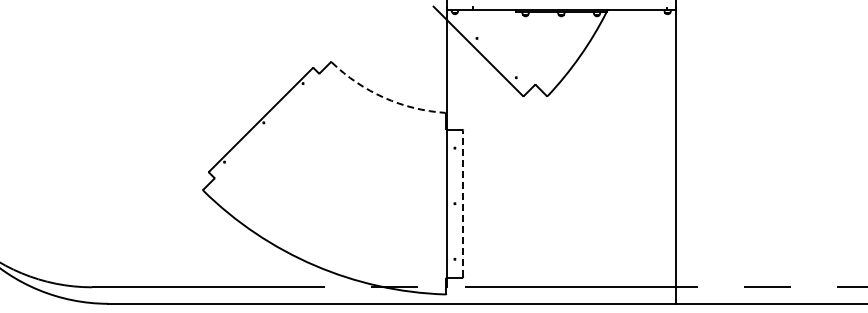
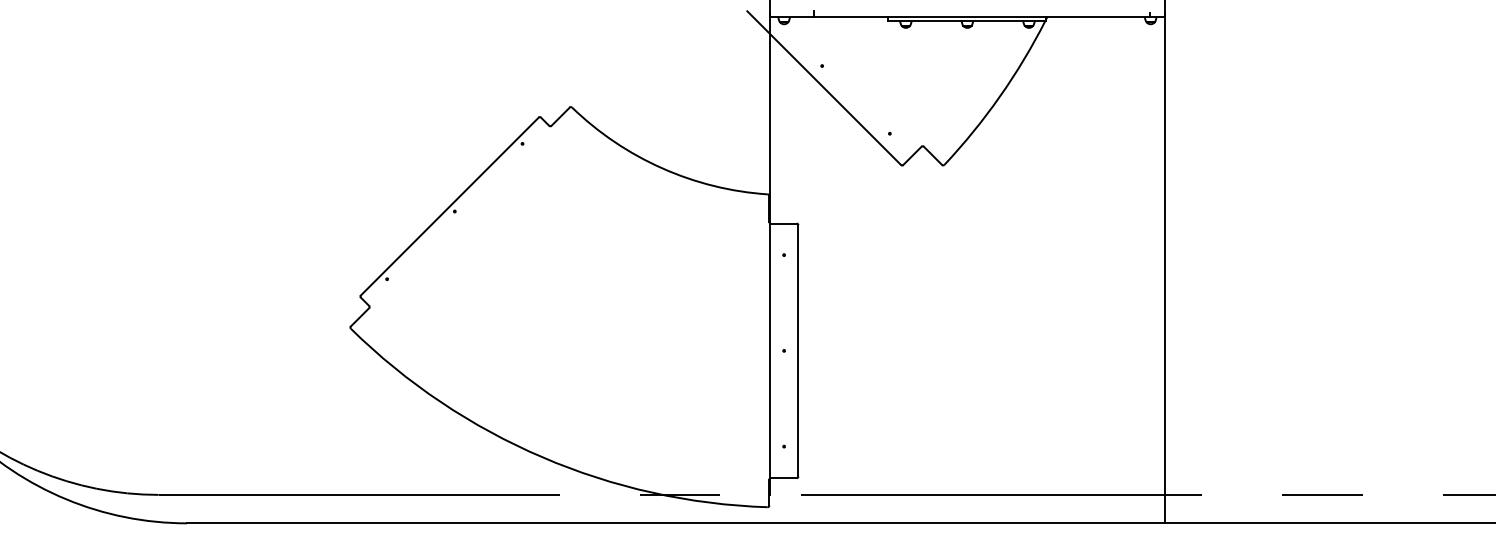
arc: (384, 97) -> (662, 167), dashed -> solid
line: (463, 203) -> (798, 350), dashed -> solid

